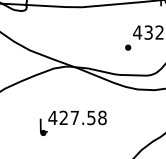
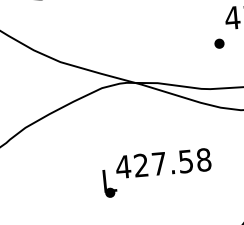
text: (72, 122) -> (155, 171), moved

